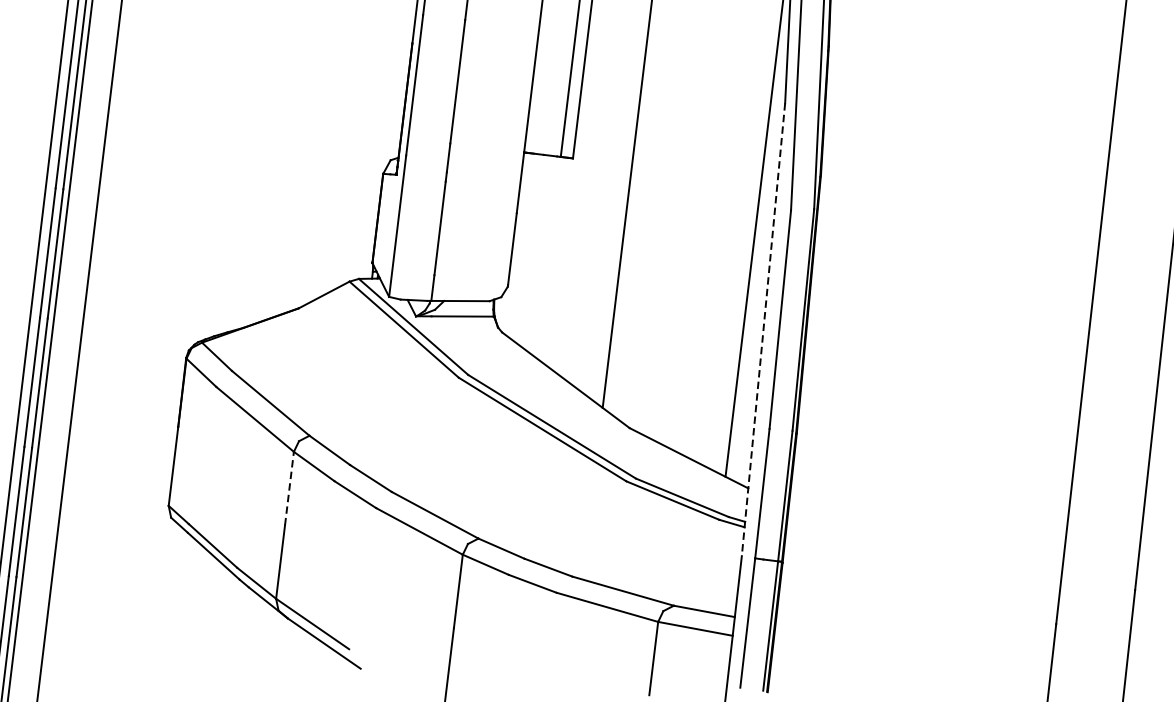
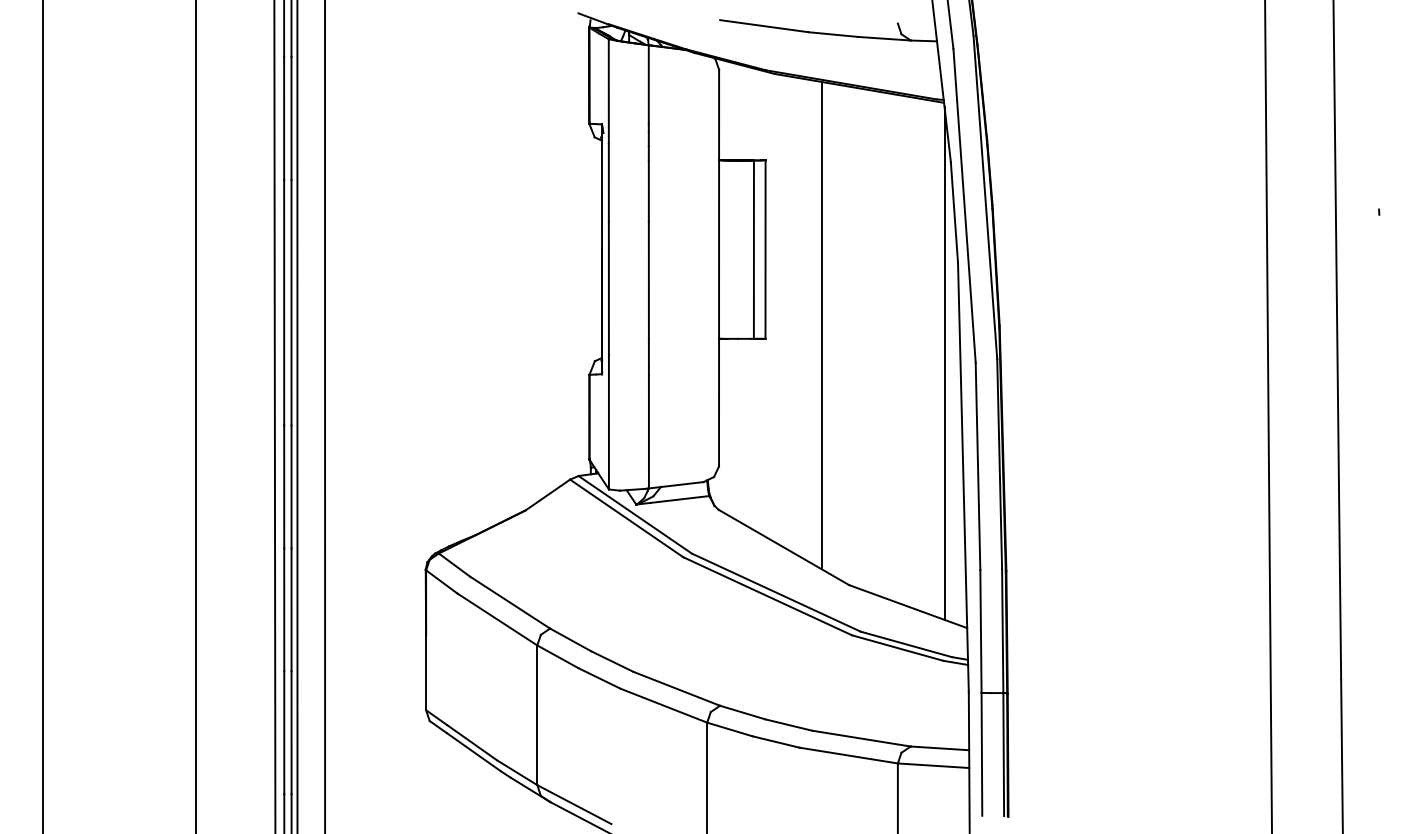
line: (763, 329) -> (963, 477), dashed -> solid
line: (289, 488) -> (537, 680), dashed -> solid

